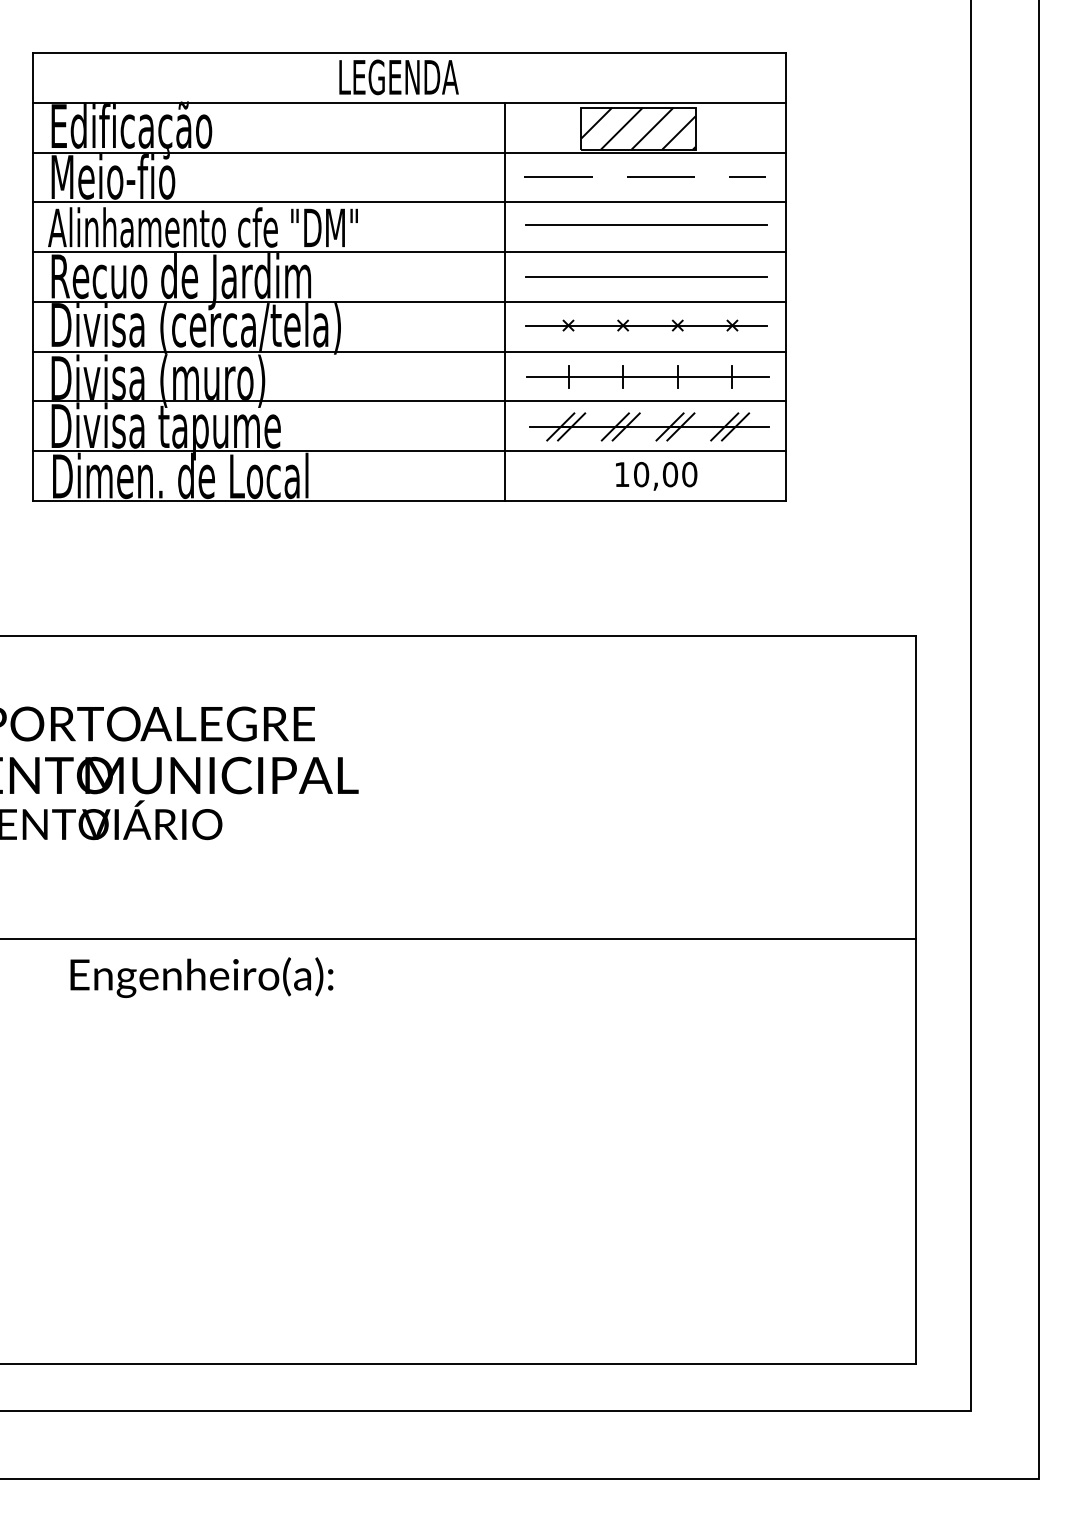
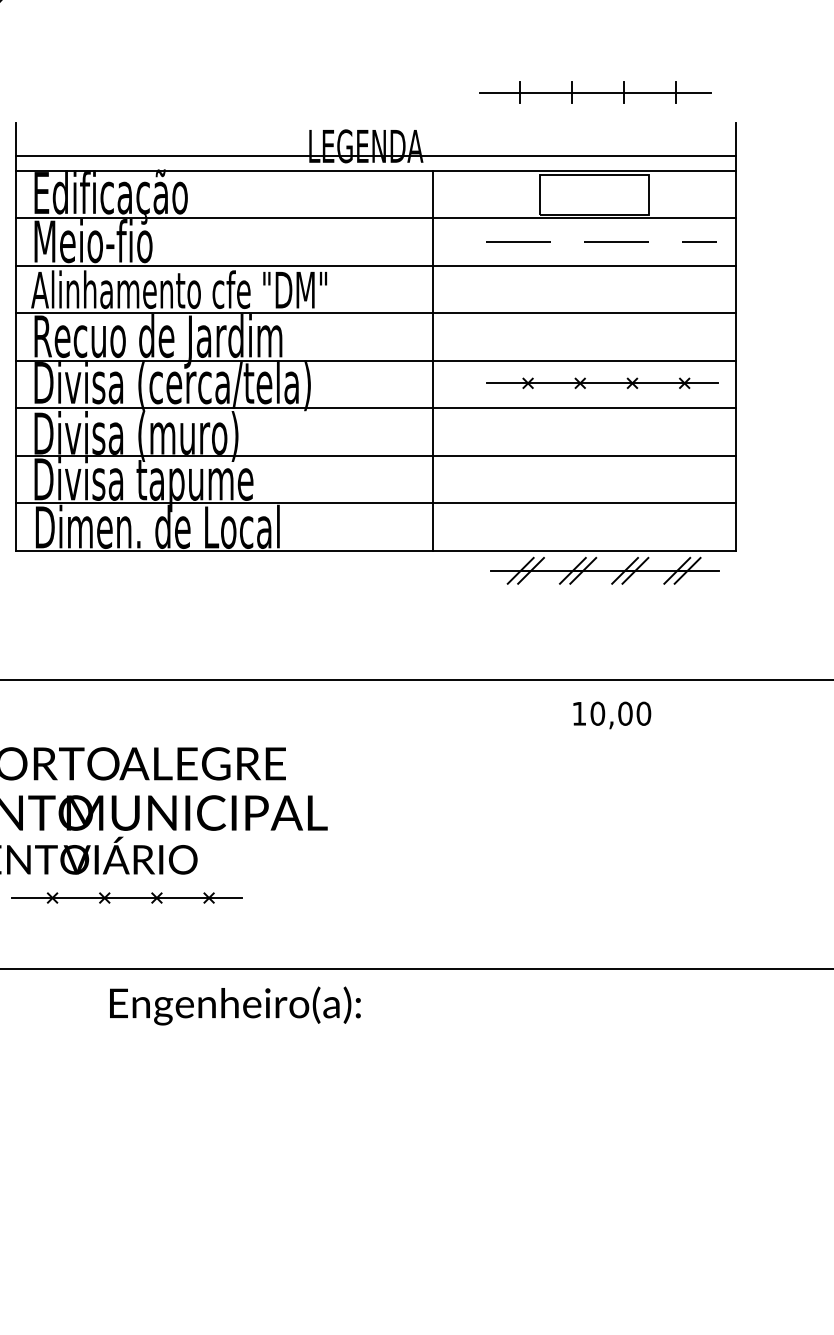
line: (408, 53) -> (375, 156), moved
hatch: (638, 128) -> (594, 195), removed
line: (646, 224) -> (602, 286), removed
line: (646, 276) -> (602, 336), removed
line: (505, 301) -> (433, 360), moved
part: (647, 376) -> (594, 92), moved
part: (649, 426) -> (605, 570), moved
text: (656, 476) -> (612, 715), moved
part: (148, 864) -> (127, 897), added
text: (201, 977) -> (234, 1005), moved

